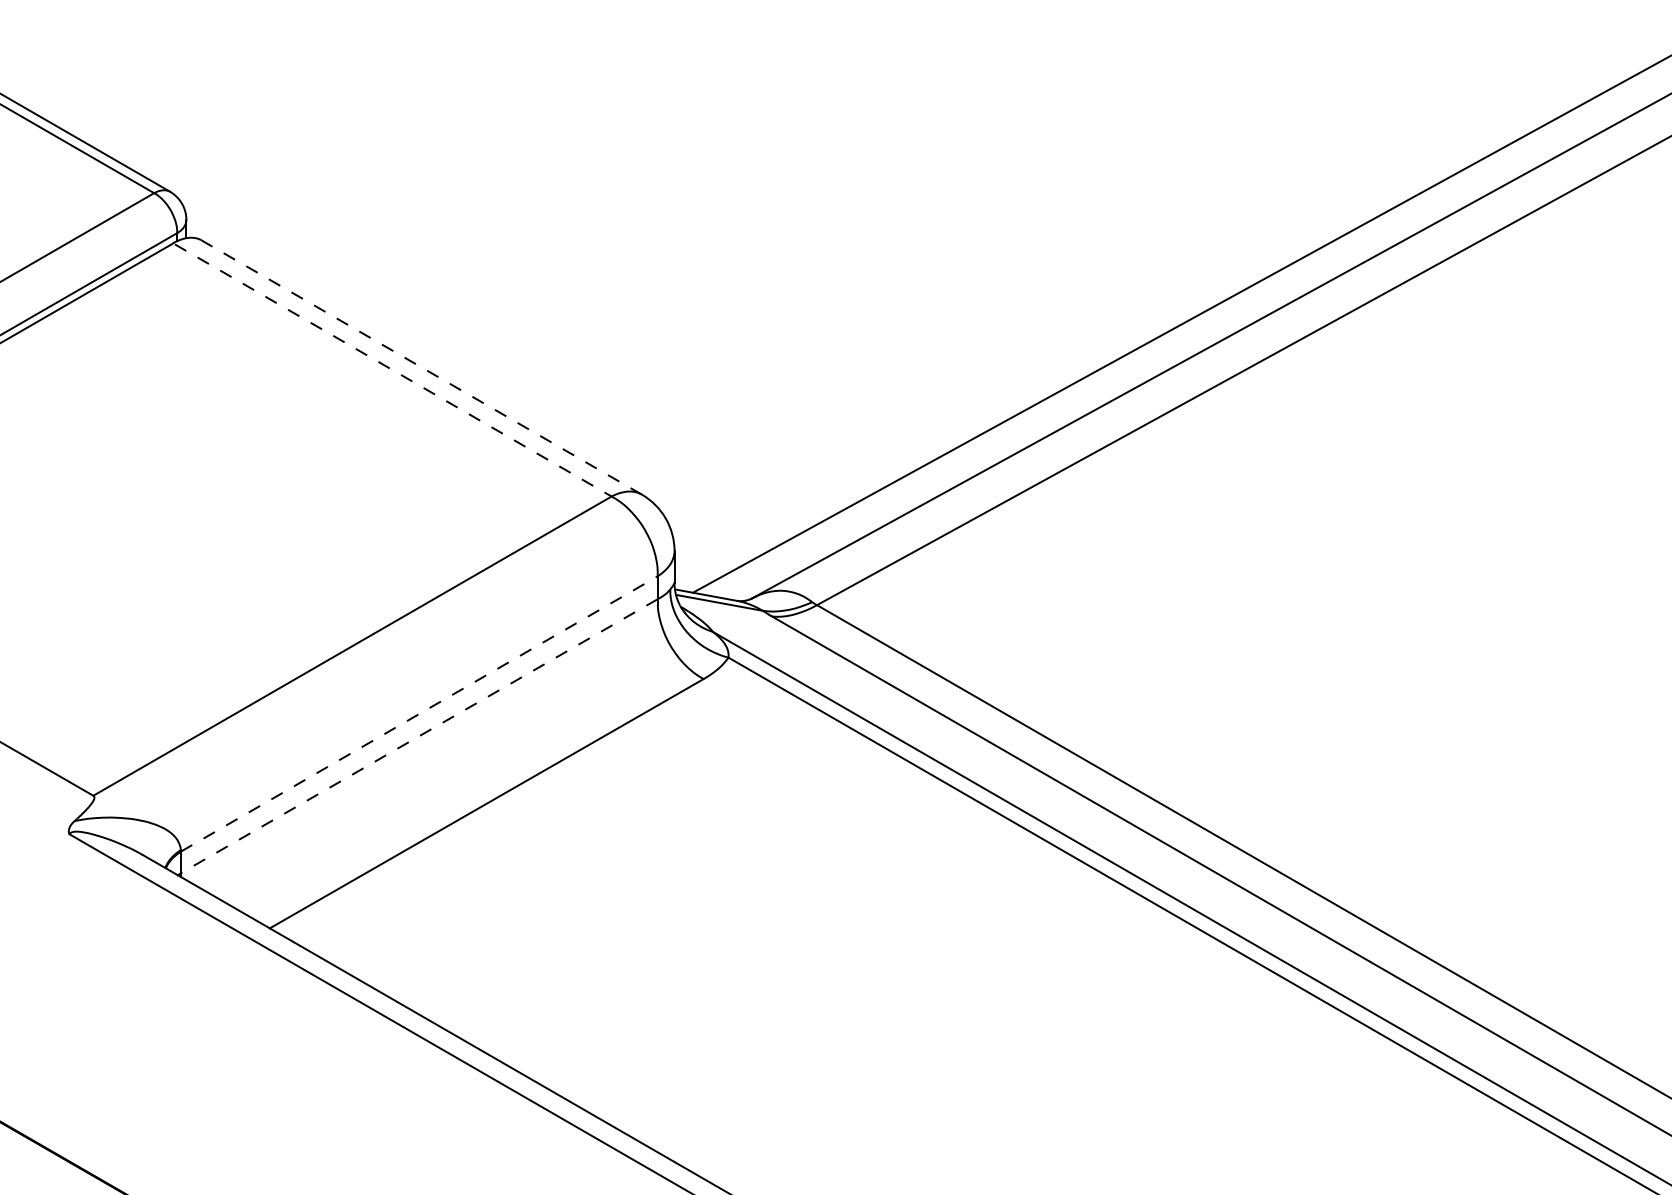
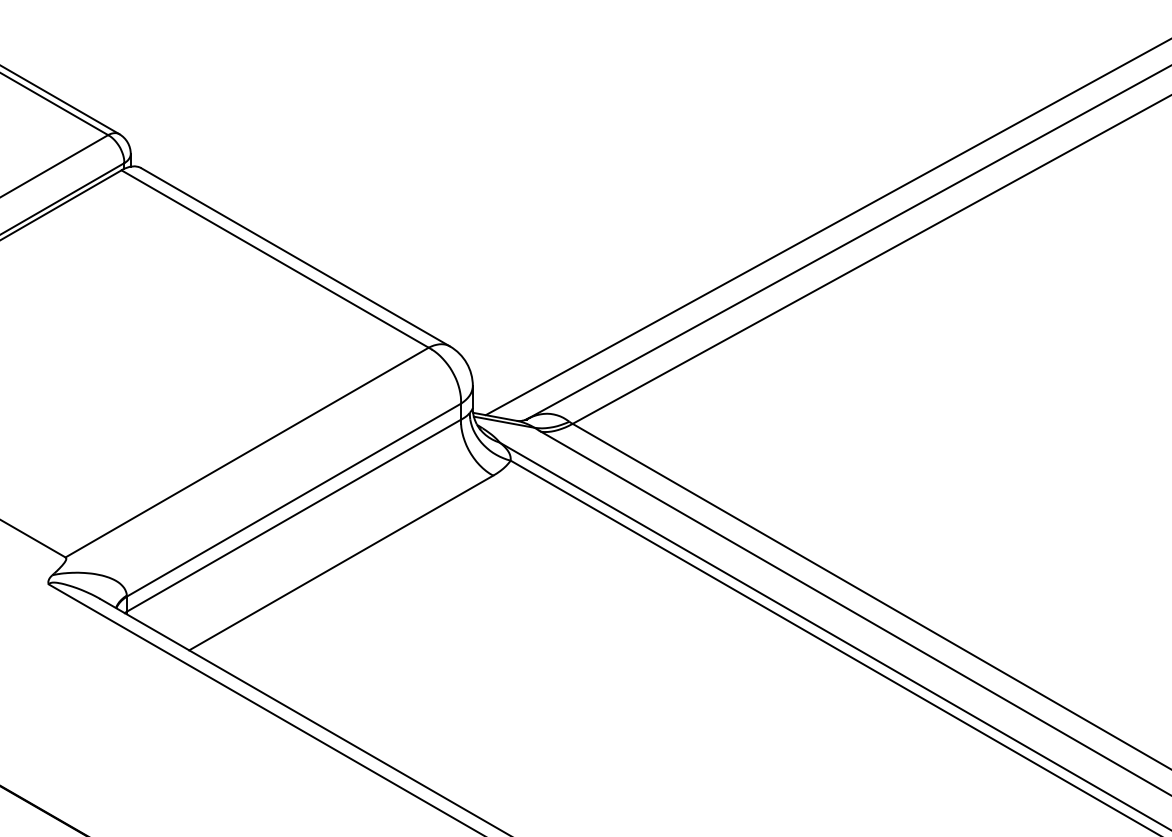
line: (421, 367) -> (295, 257), dashed -> solid
line: (394, 371) -> (276, 260), dashed -> solid
line: (419, 713) -> (294, 499), dashed -> solid
line: (419, 736) -> (294, 515), dashed -> solid

